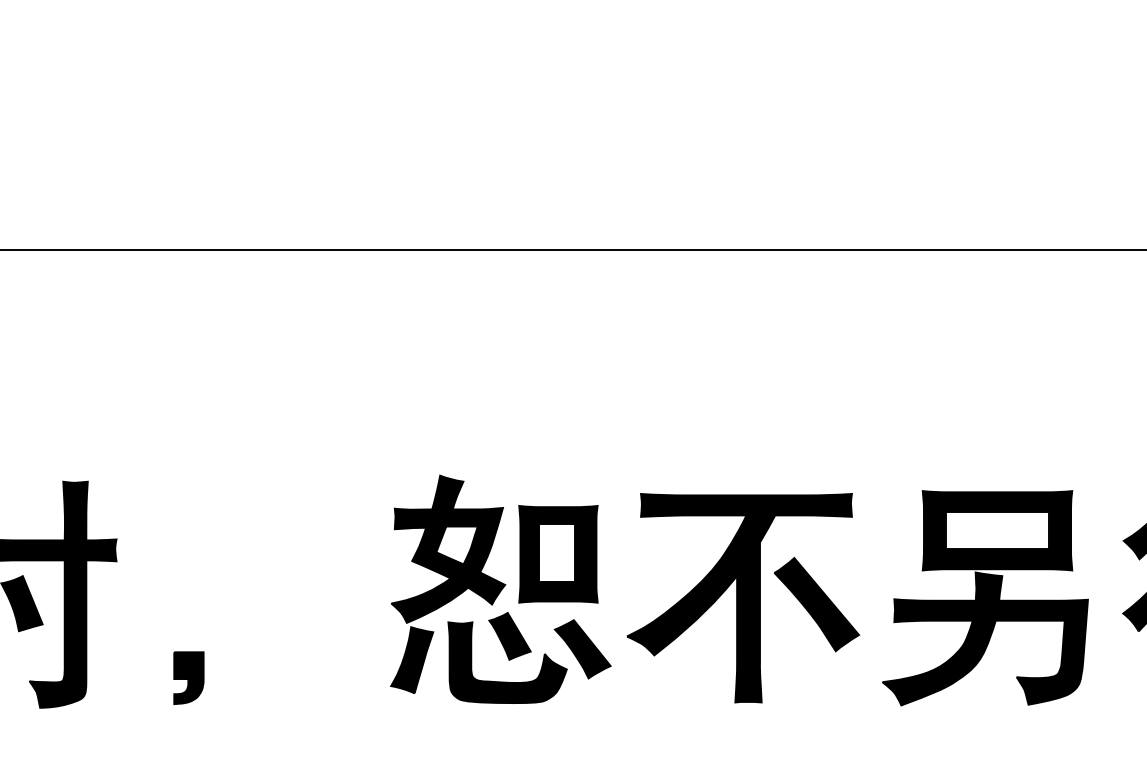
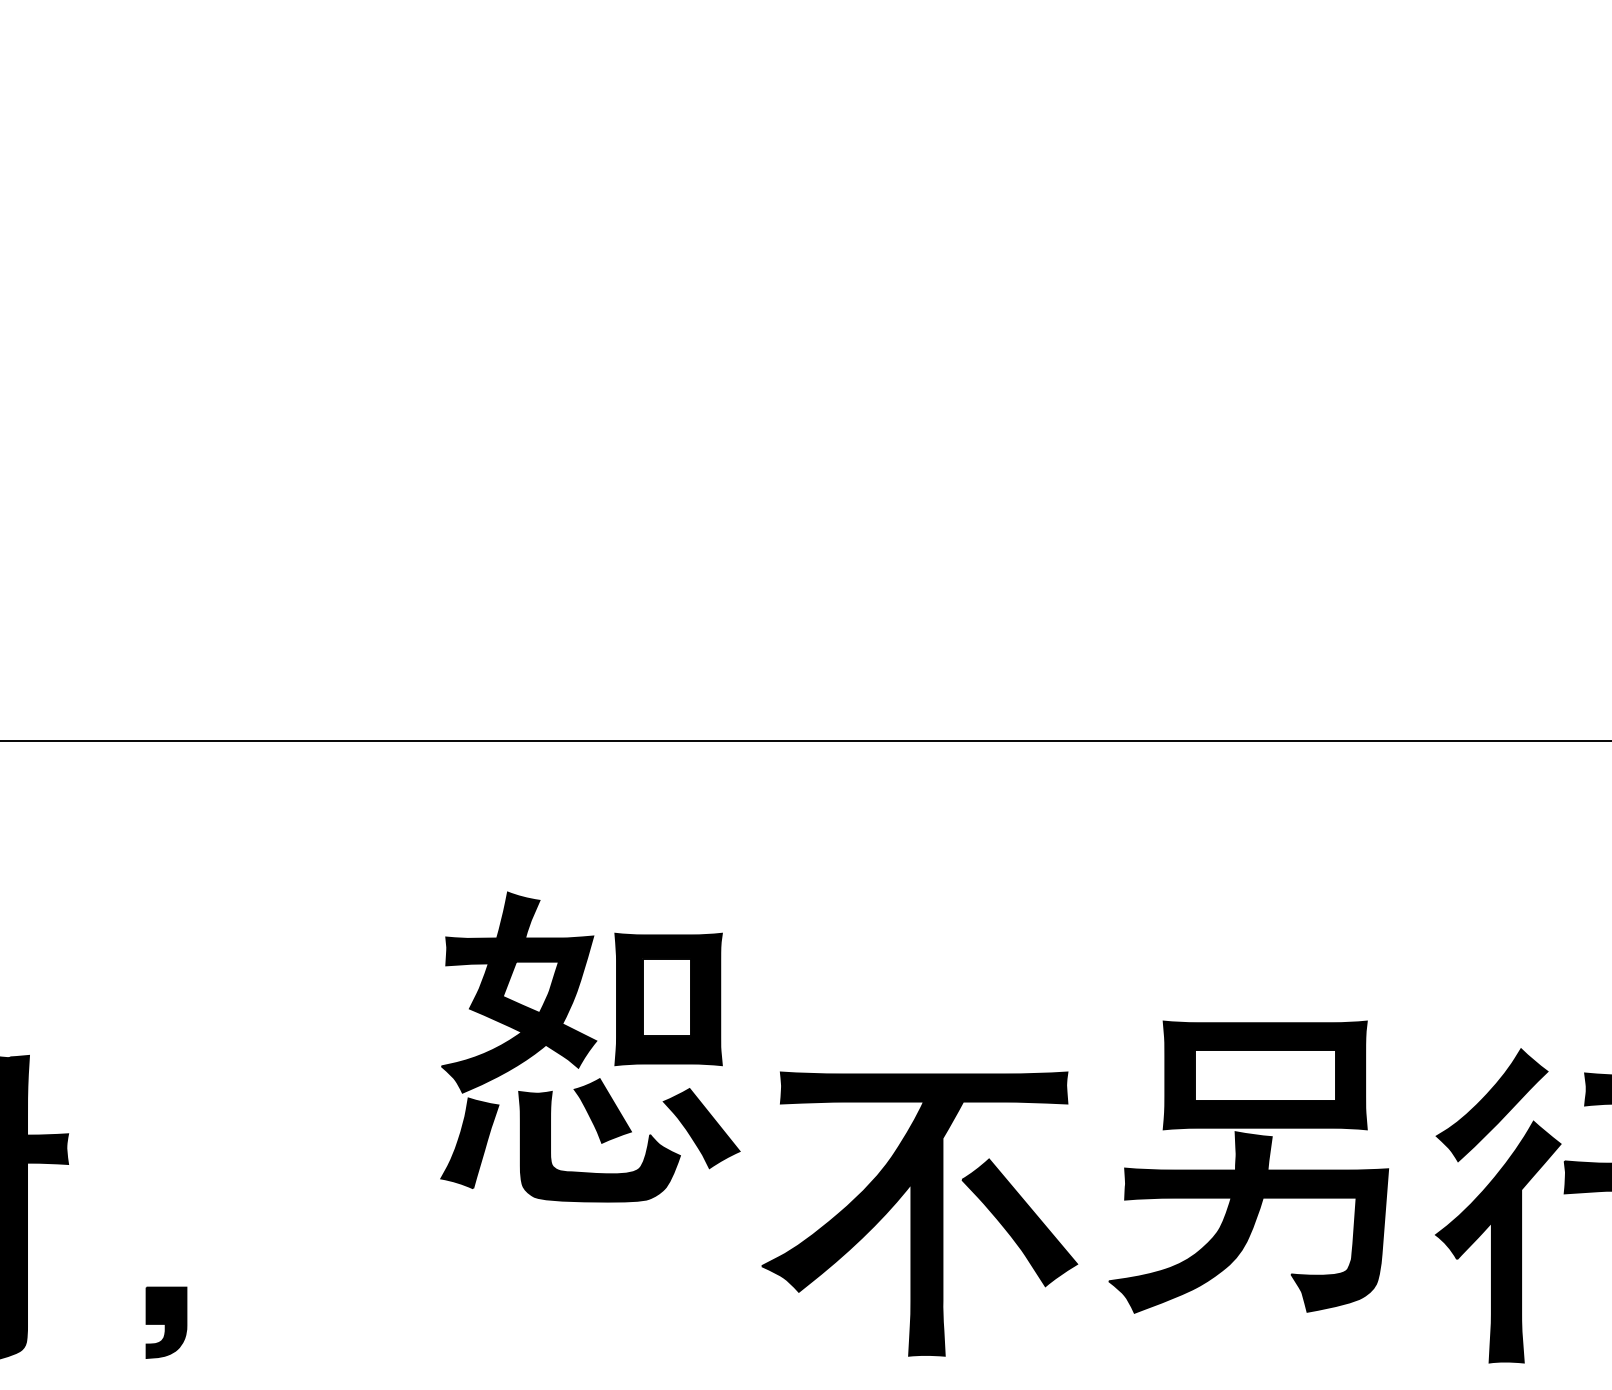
part: (500, 588) -> (590, 1046), moved
part: (985, 597) -> (1248, 1166), moved

